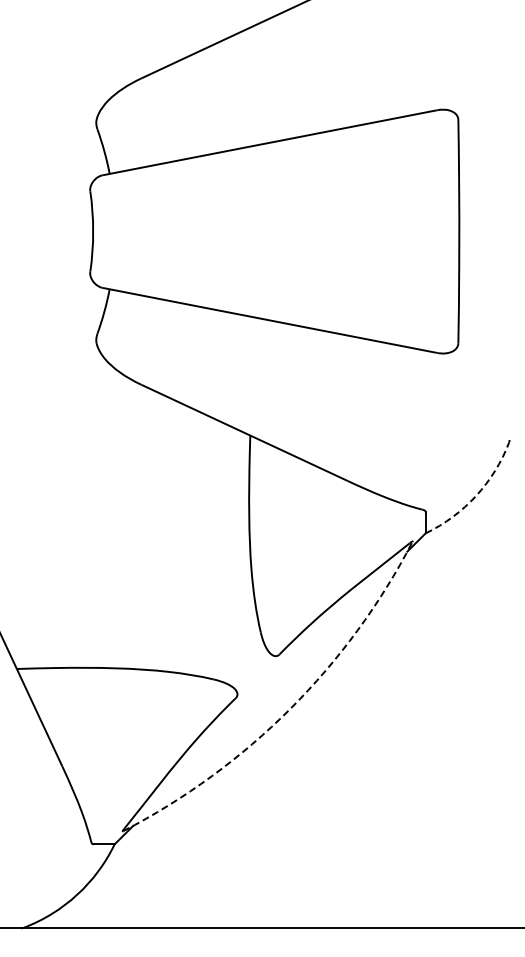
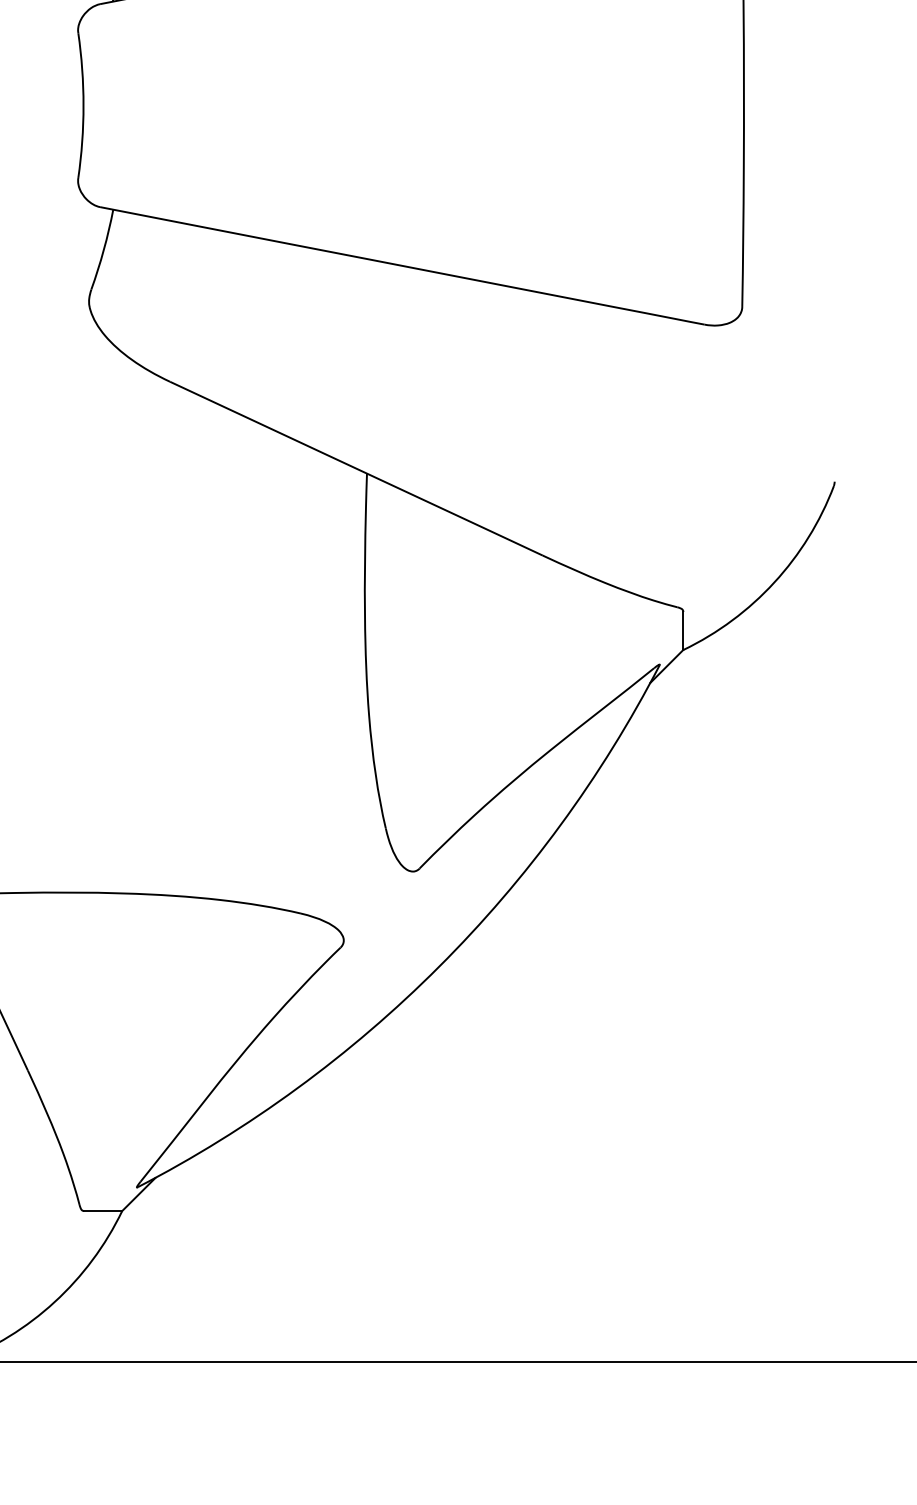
arc: (476, 495) -> (774, 581), dashed -> solid
arc: (290, 708) -> (439, 965), dashed -> solid

